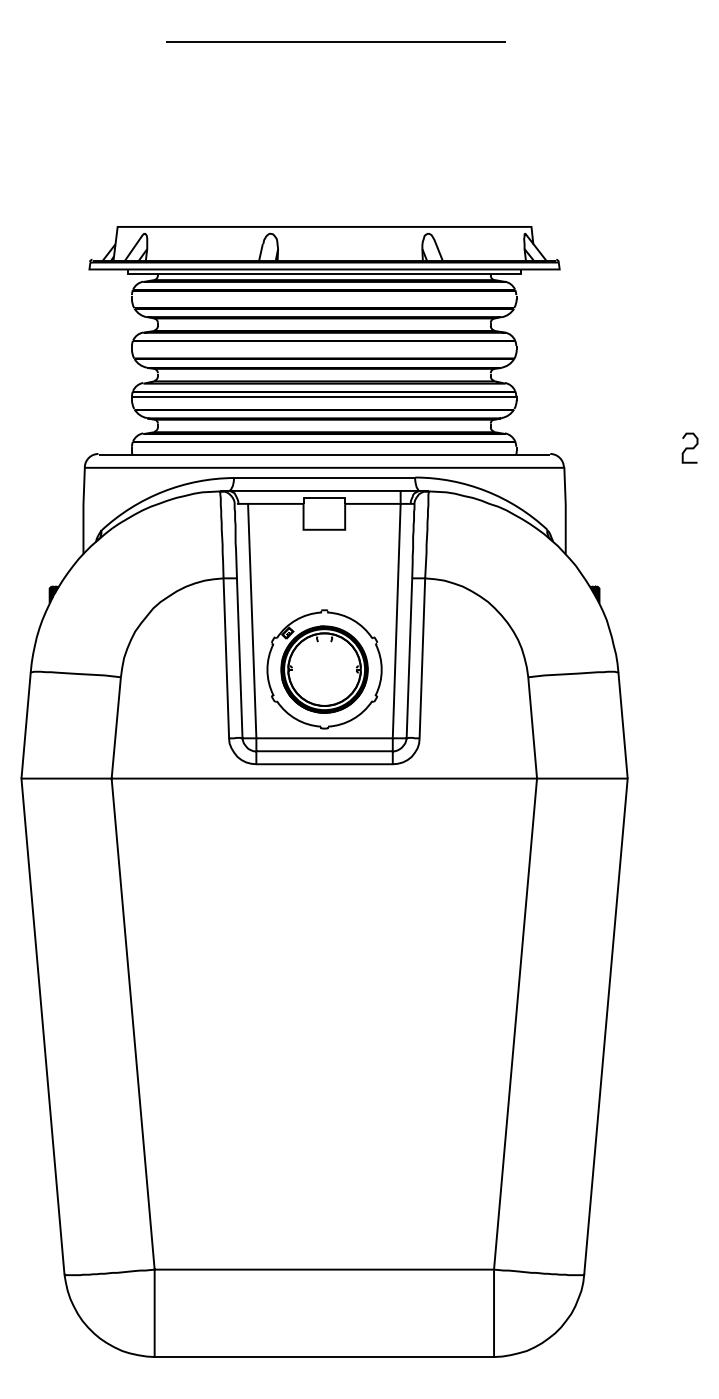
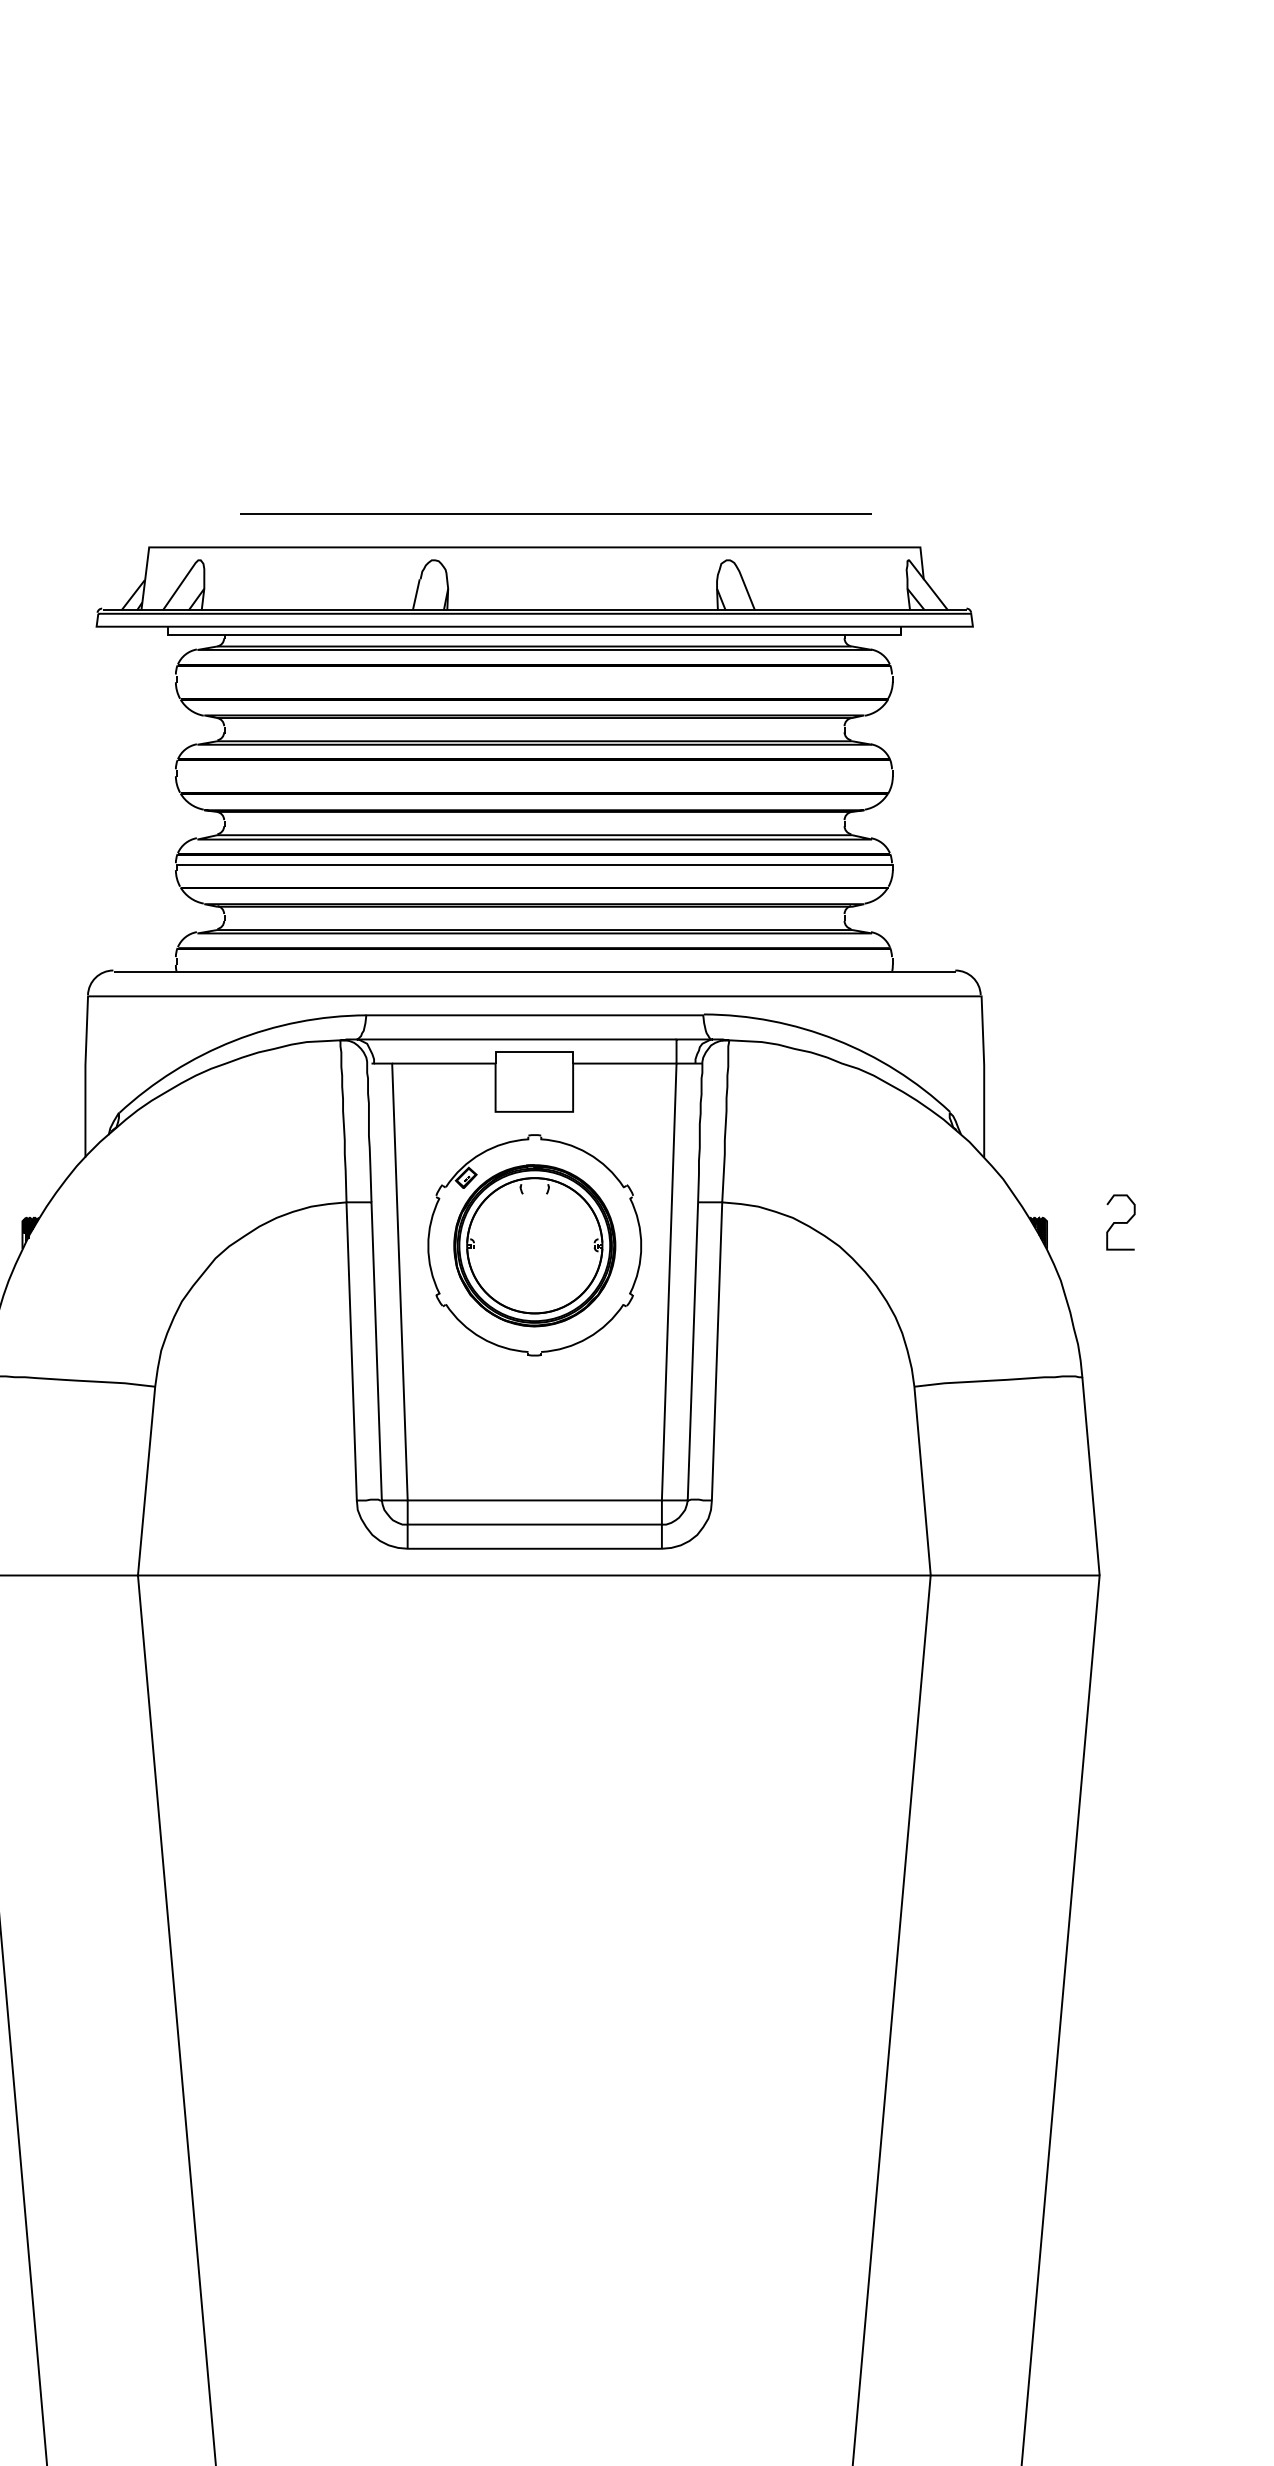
line: (335, 41) -> (555, 513), moved
curve: (689, 447) -> (1119, 1221), moved
part: (324, 669) -> (534, 1245), moved

